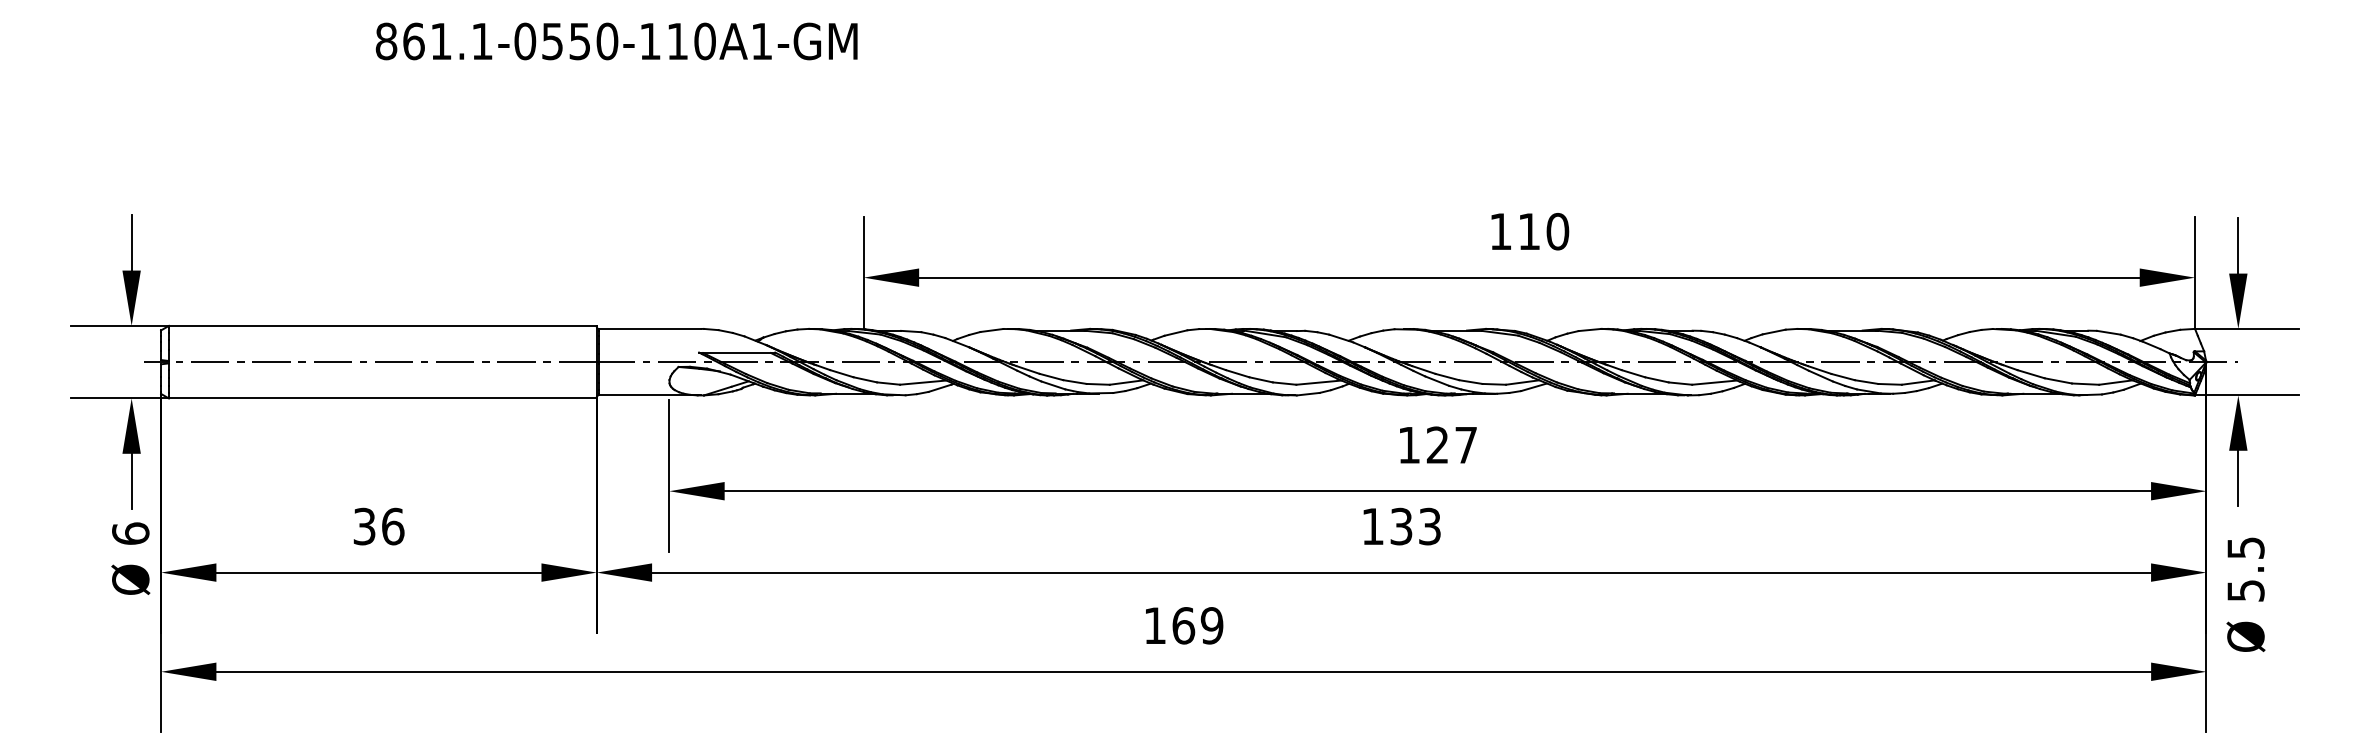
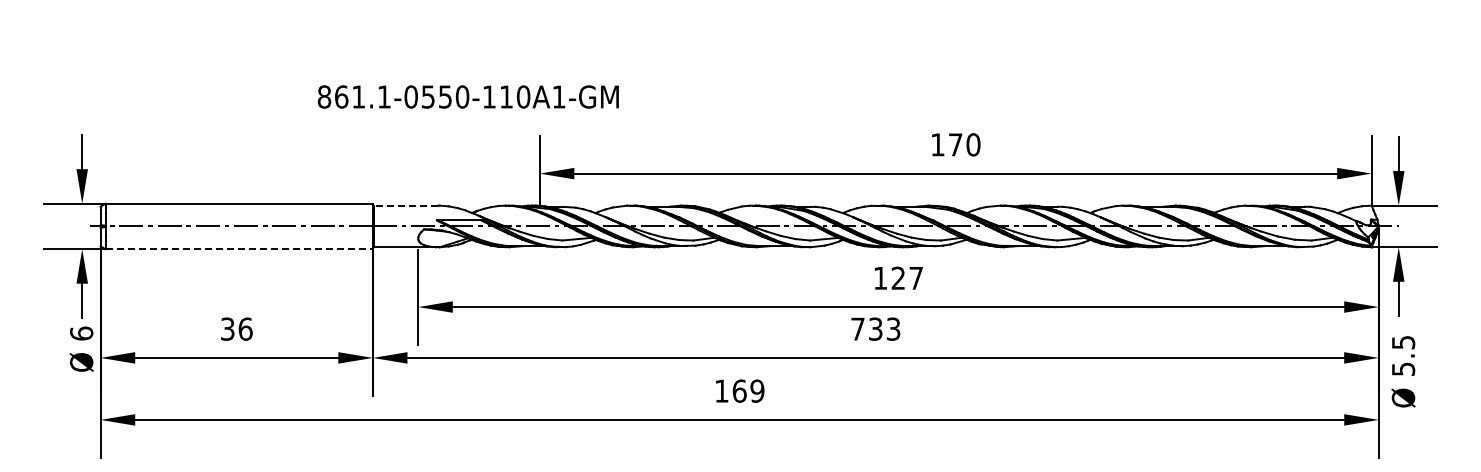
text: (615, 40) -> (467, 96), moved
text: (1529, 231) -> (955, 144), 110 -> 170
line: (648, 328) -> (405, 205), solid -> dashed
line: (383, 399) -> (239, 249), solid -> dashed
text: (1372, 525) -> (857, 328), 133 -> 733

